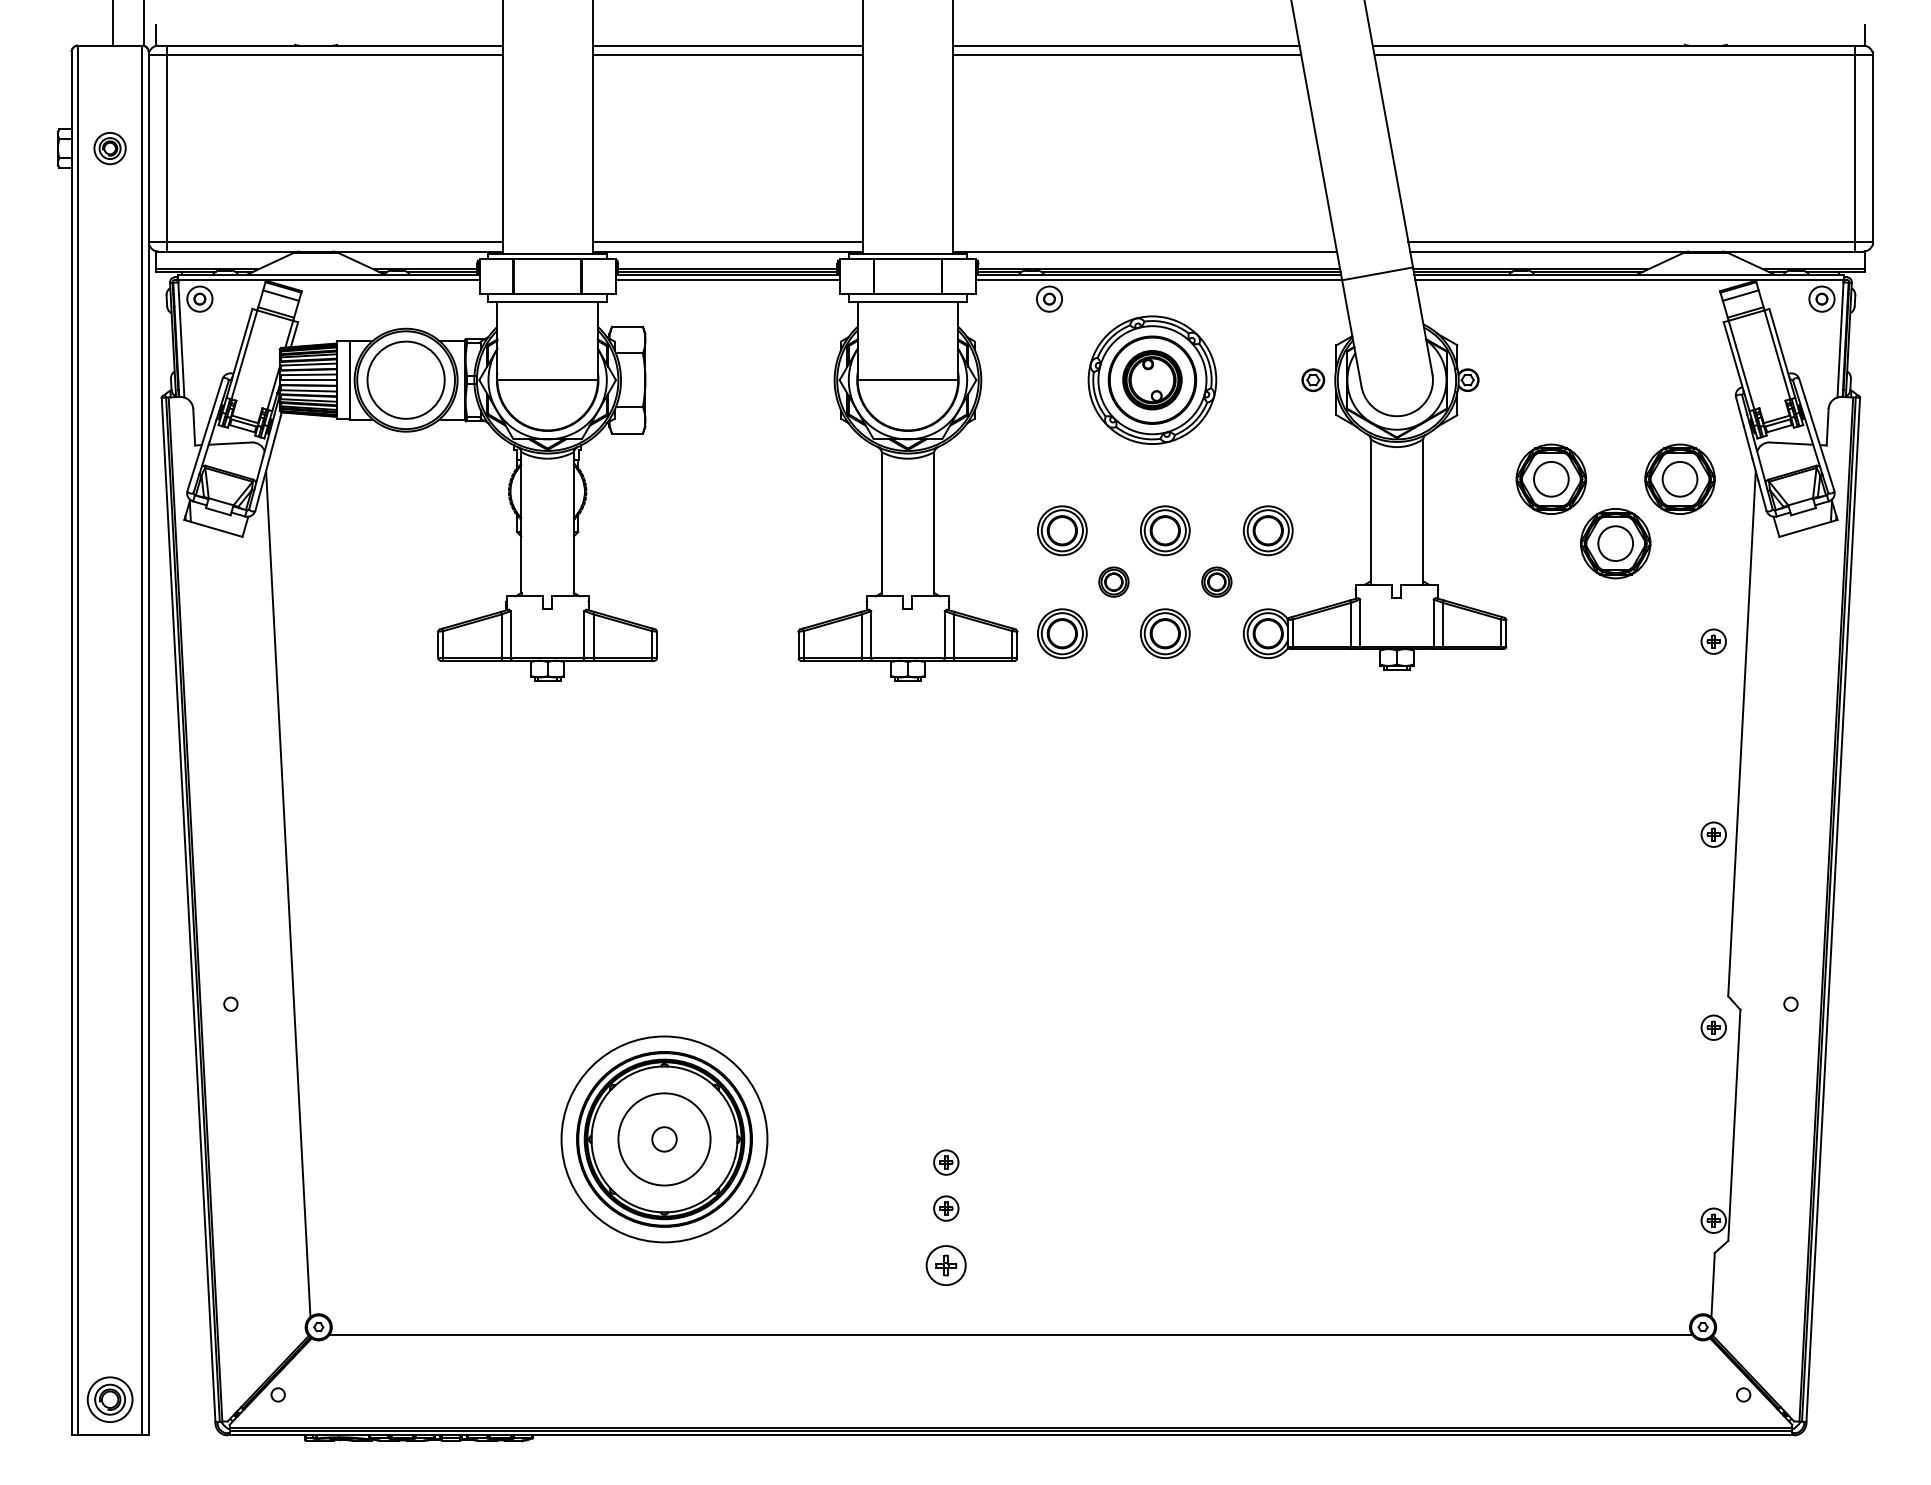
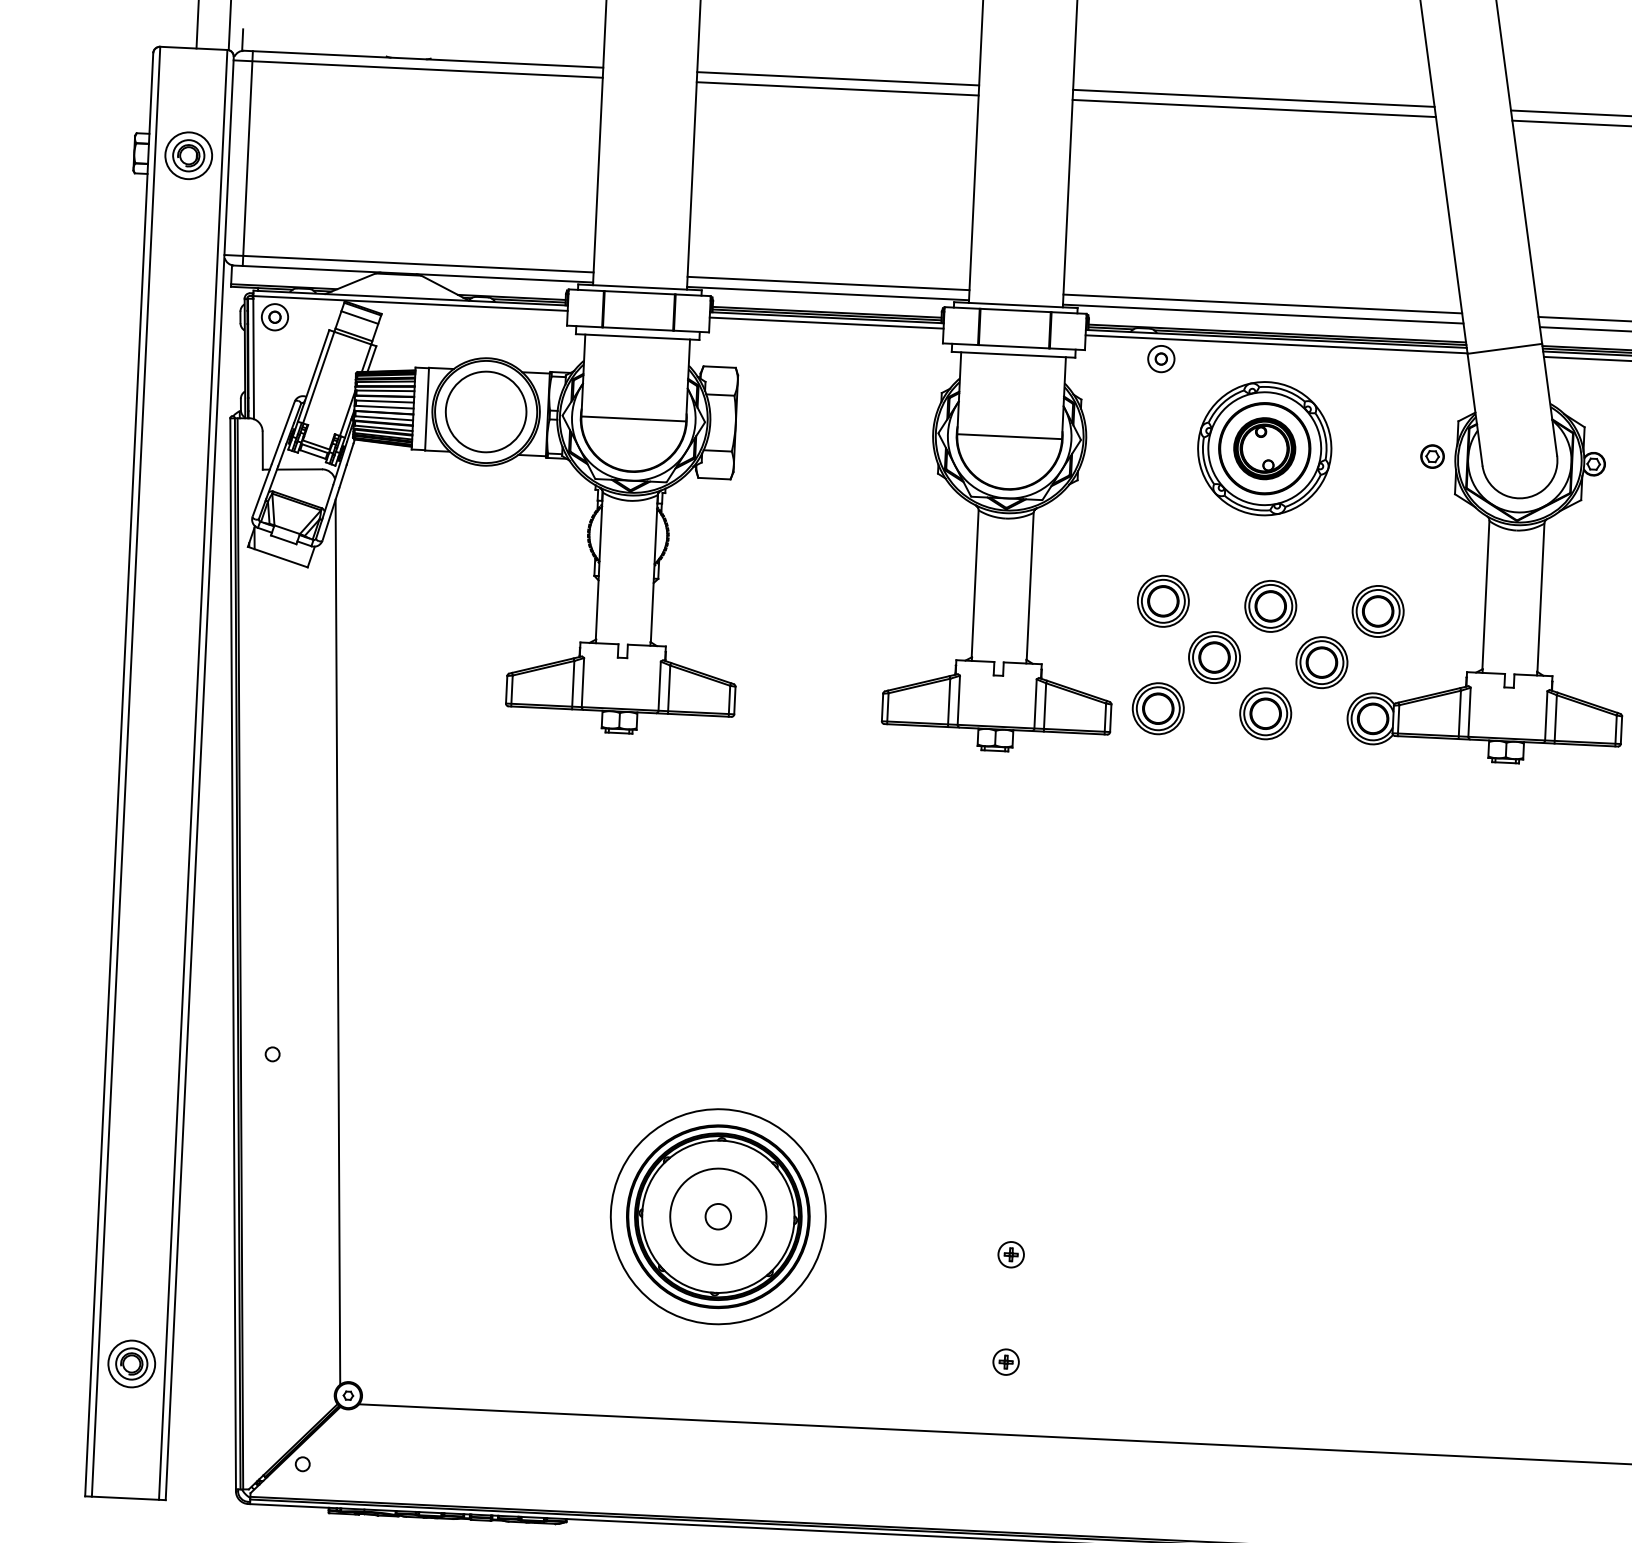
part: (109, 148) -> (188, 155), size x1.43
line: (1144, 241) -> (1263, 303), added
part: (1113, 581) -> (1214, 656), size x1.67
part: (1216, 581) -> (1321, 661), size x1.67
part: (946, 1208) -> (1009, 1302), removed
part: (946, 1265) -> (1006, 1362), size x0.62
part: (109, 1399) -> (131, 1363), moved

